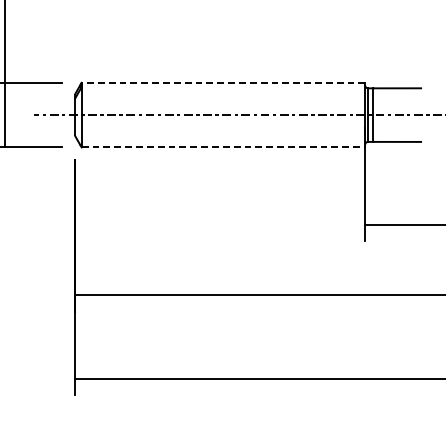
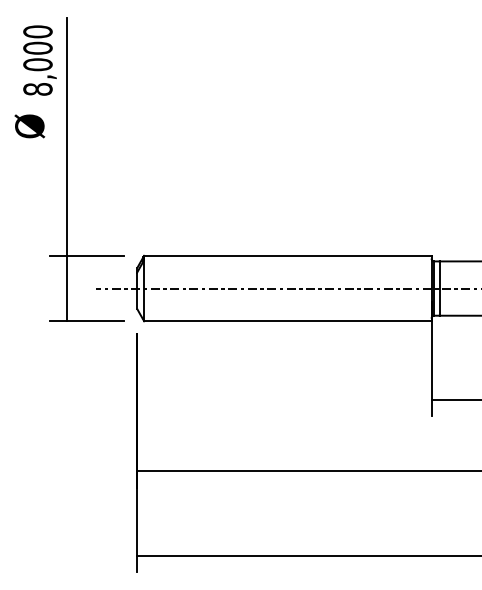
line: (223, 82) -> (287, 255), dashed -> solid
line: (223, 147) -> (287, 321), dashed -> solid

